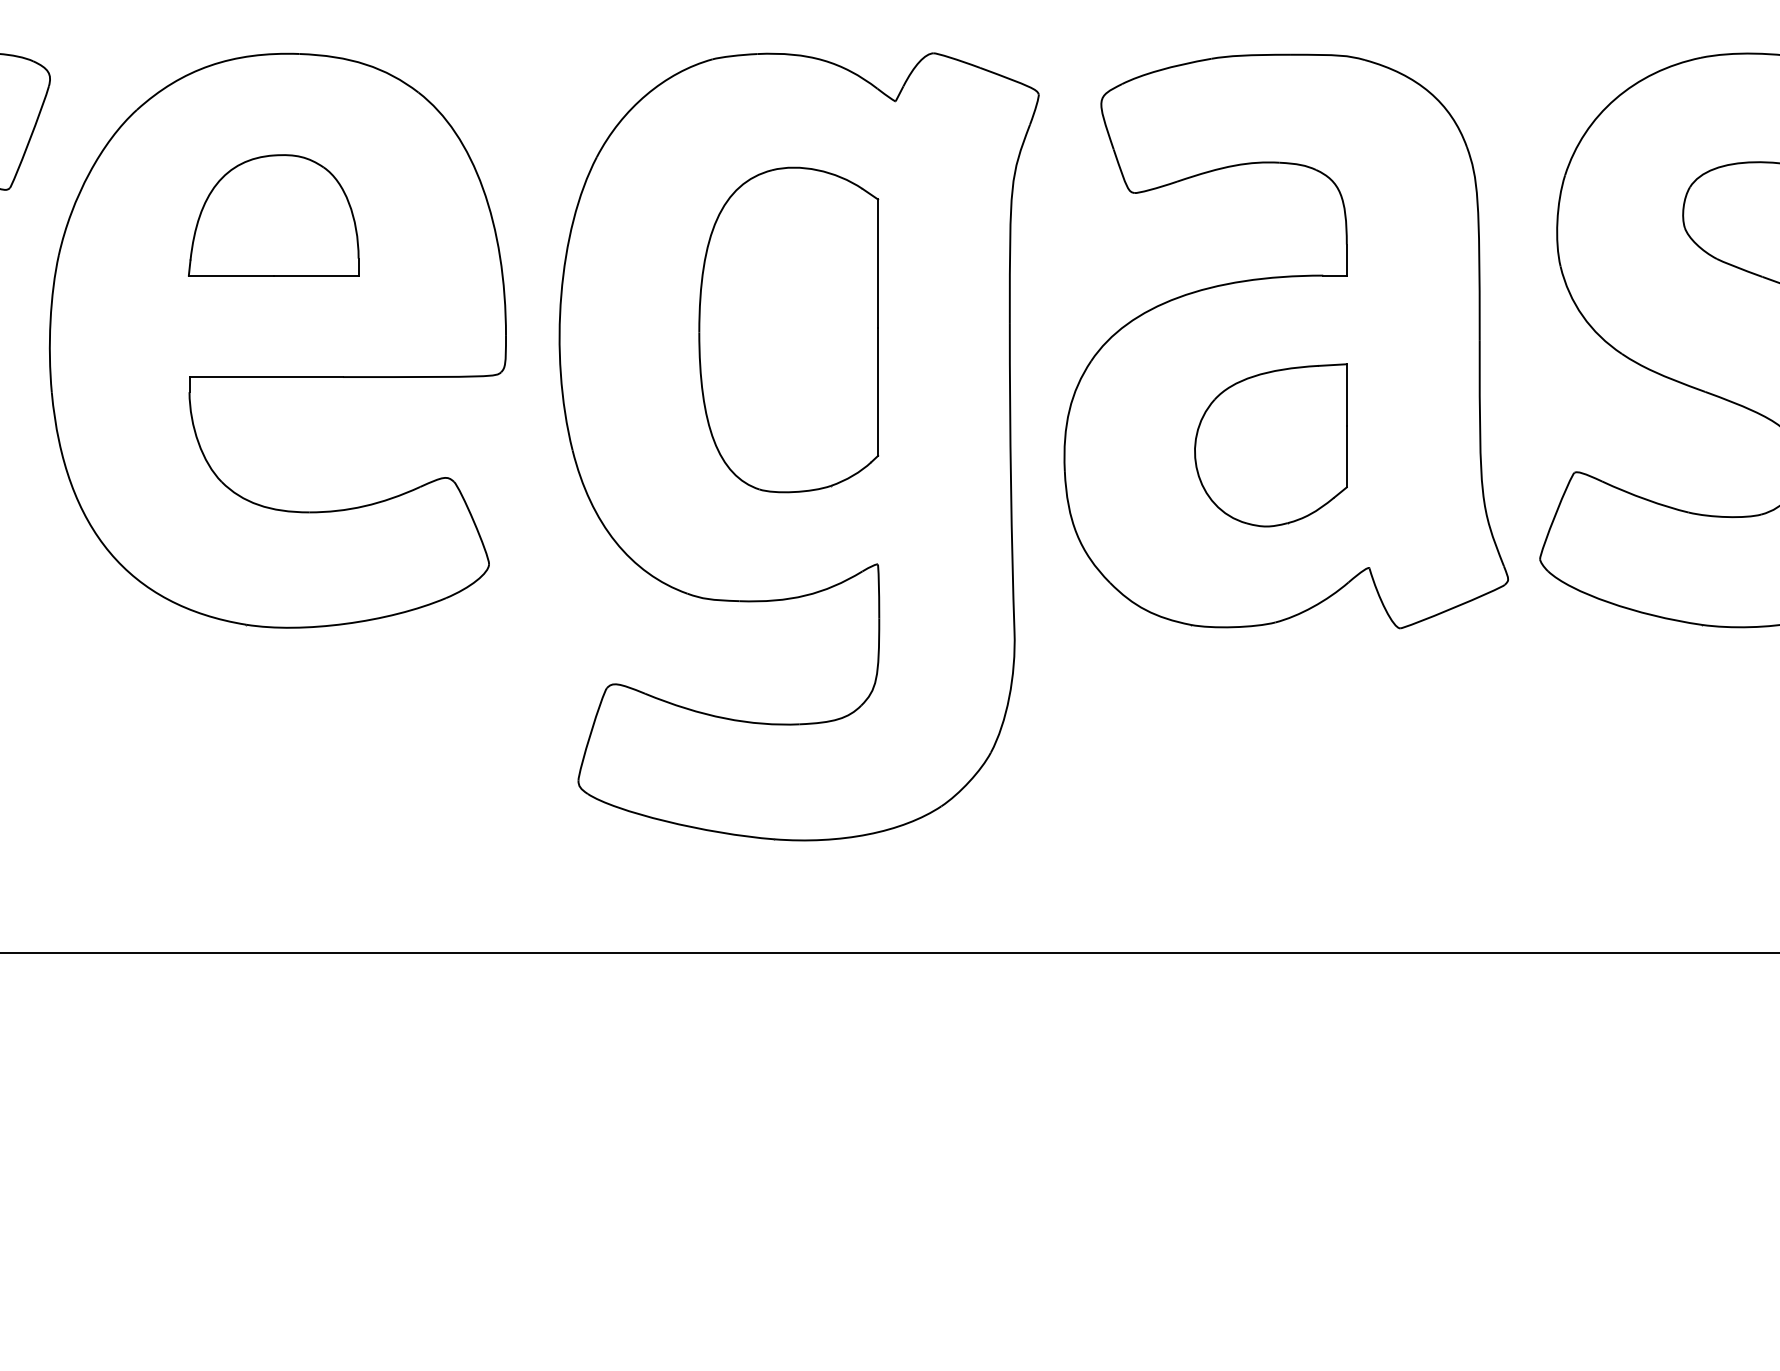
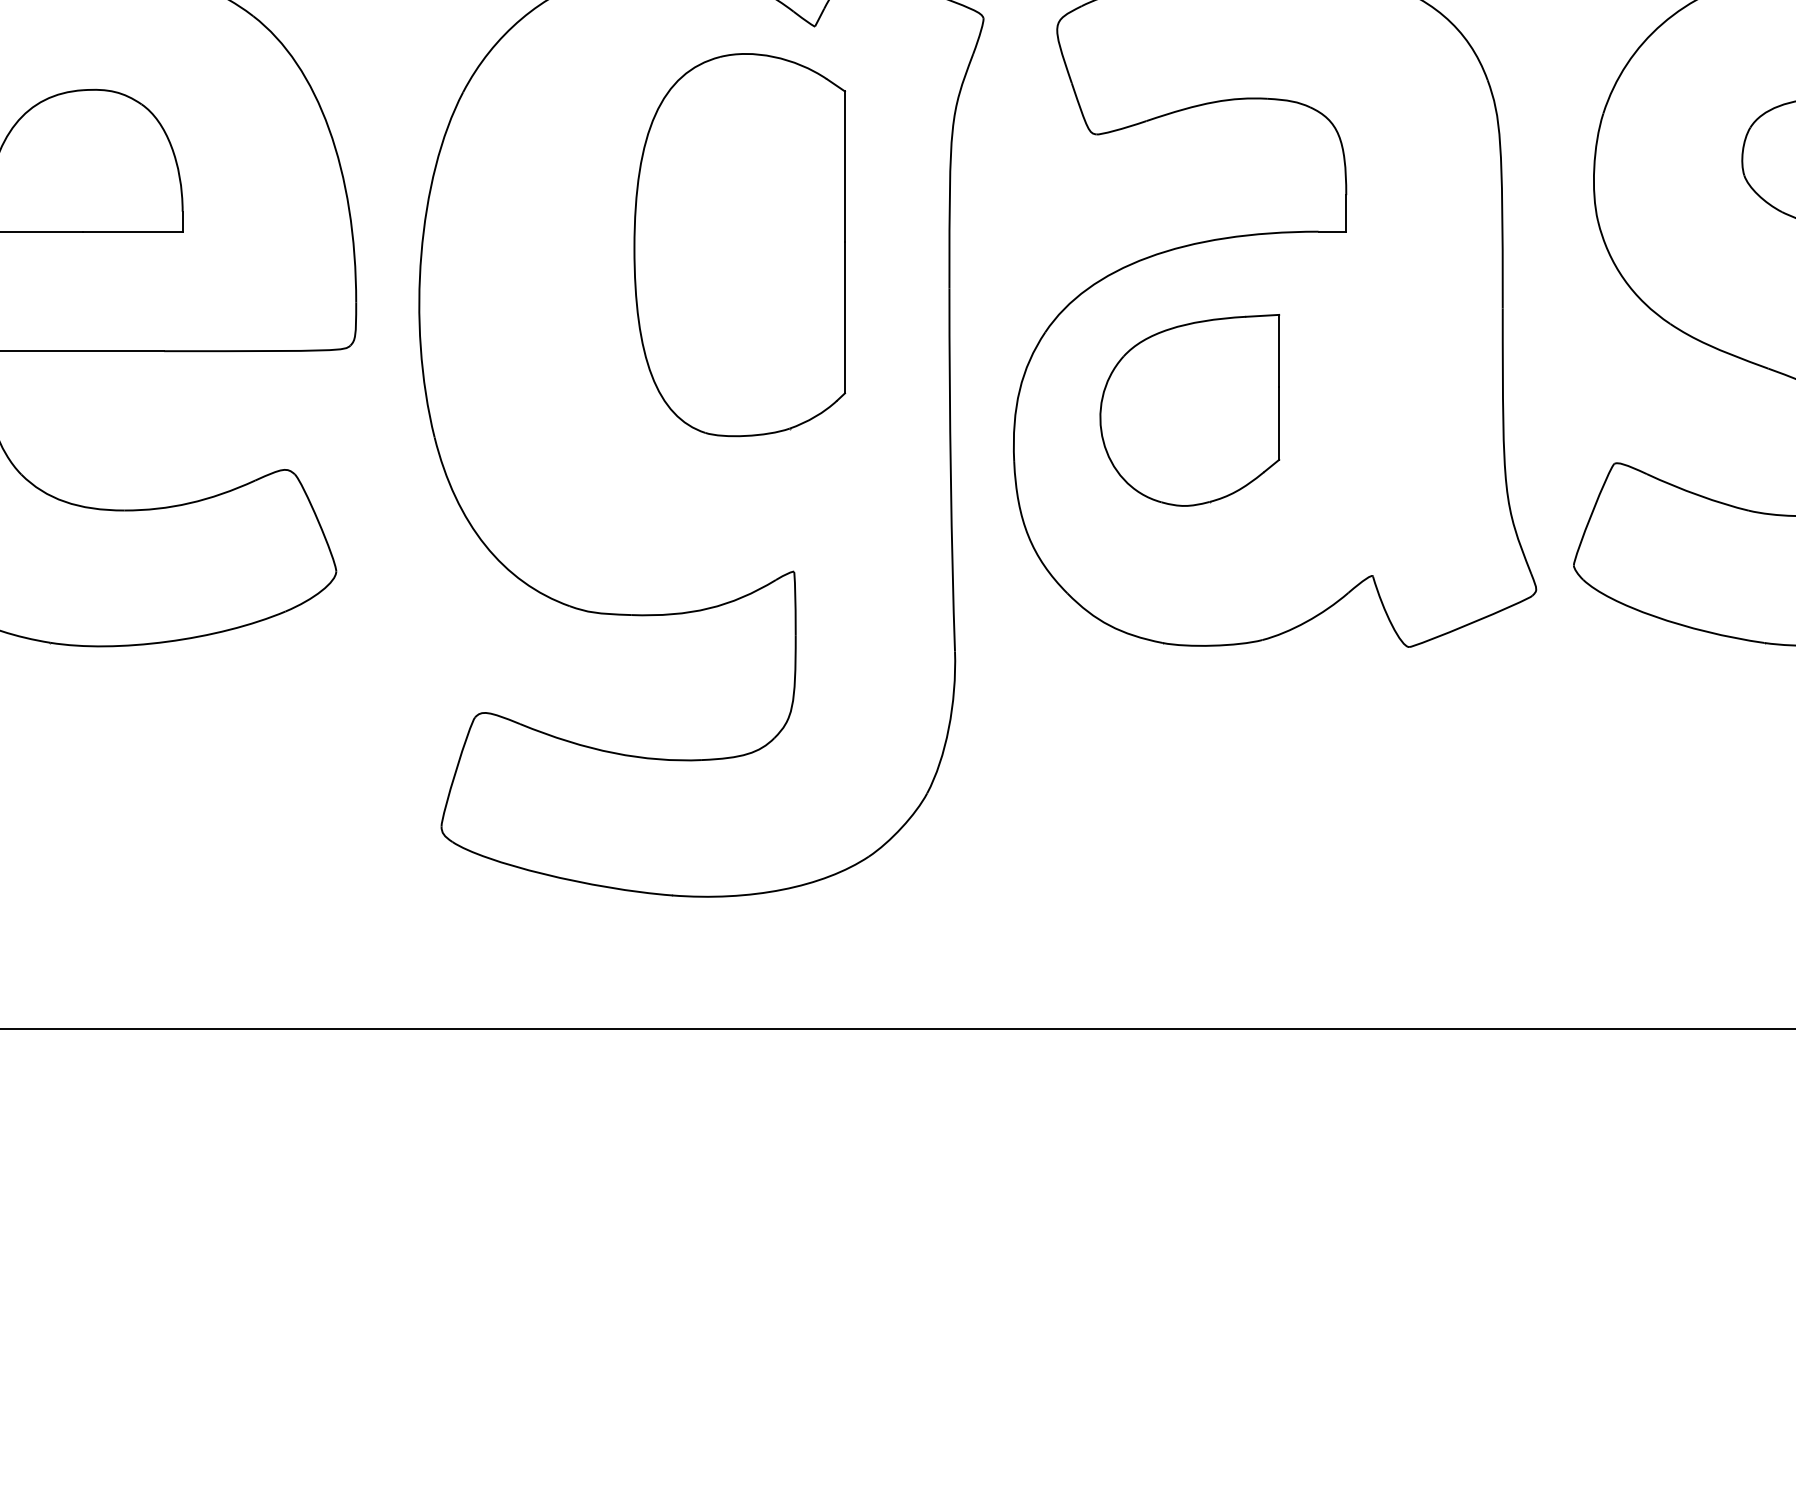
part: (788, 329) -> (739, 244), moved
part: (1270, 445) -> (1189, 410), moved

